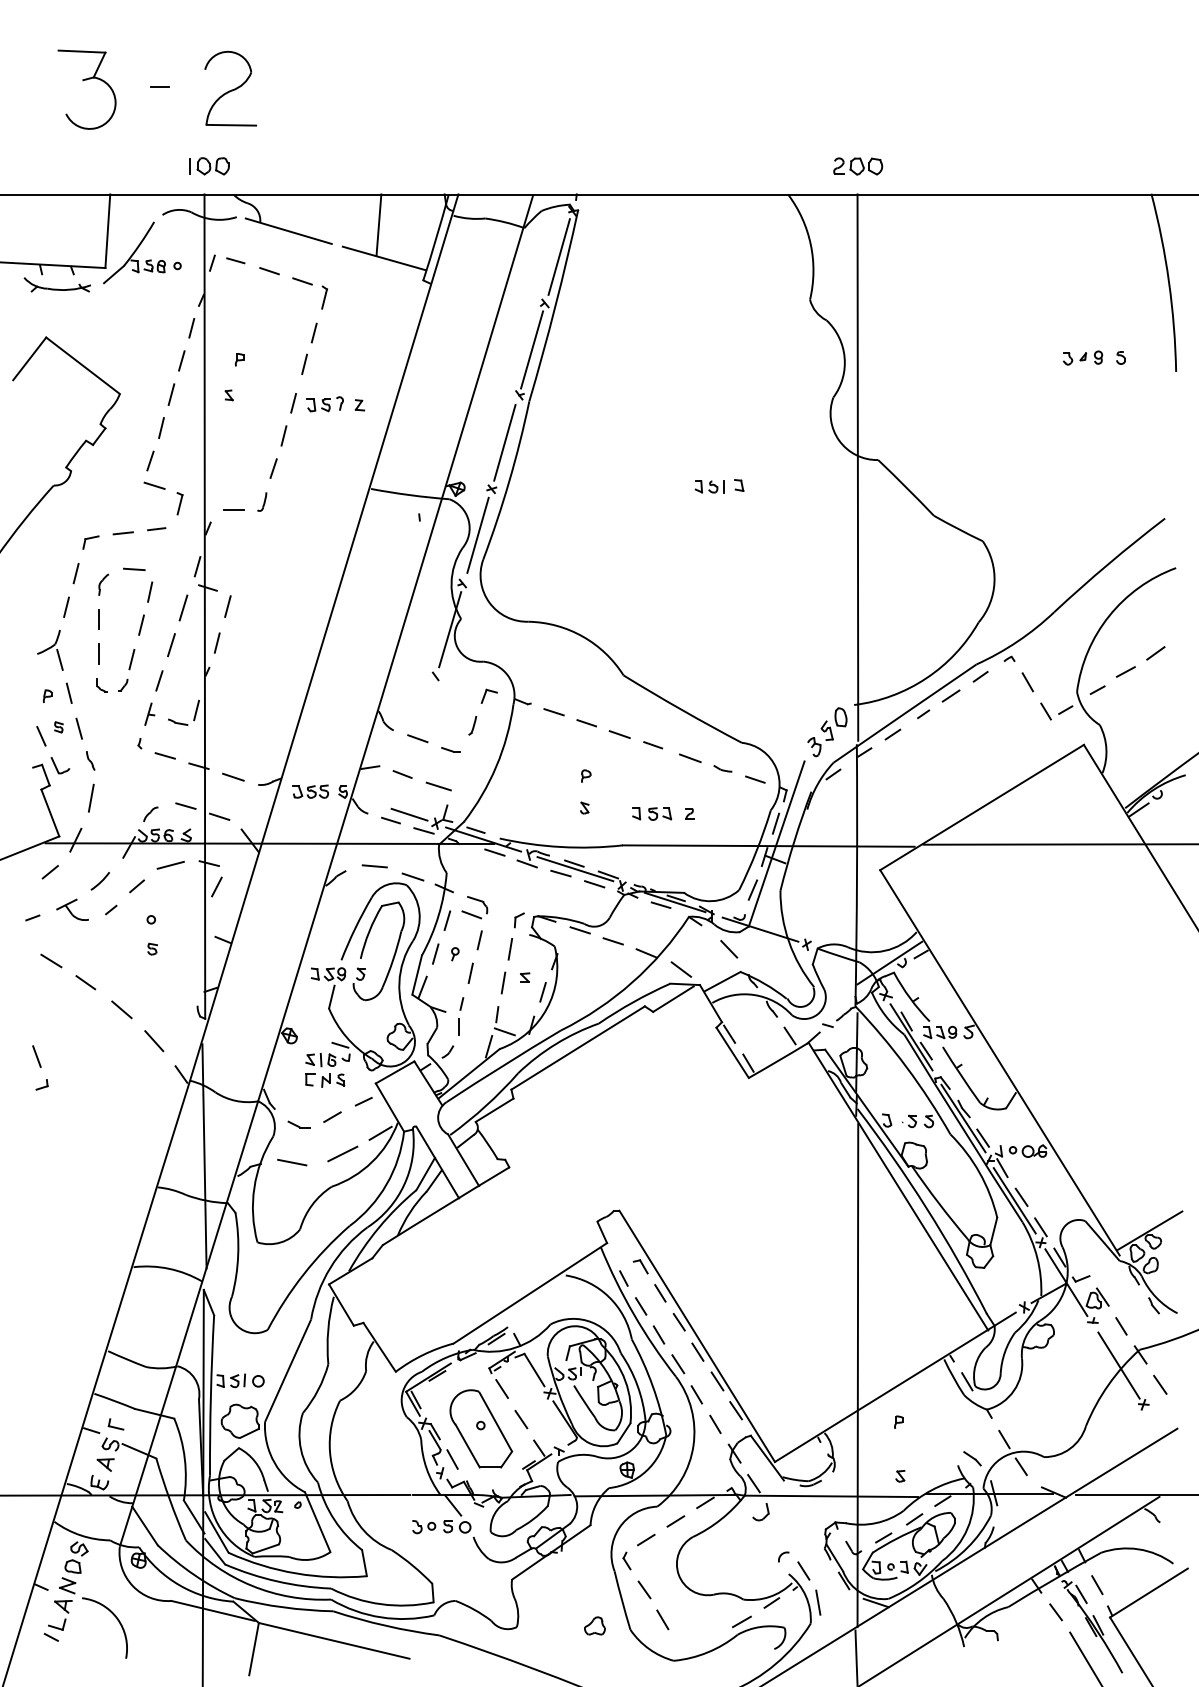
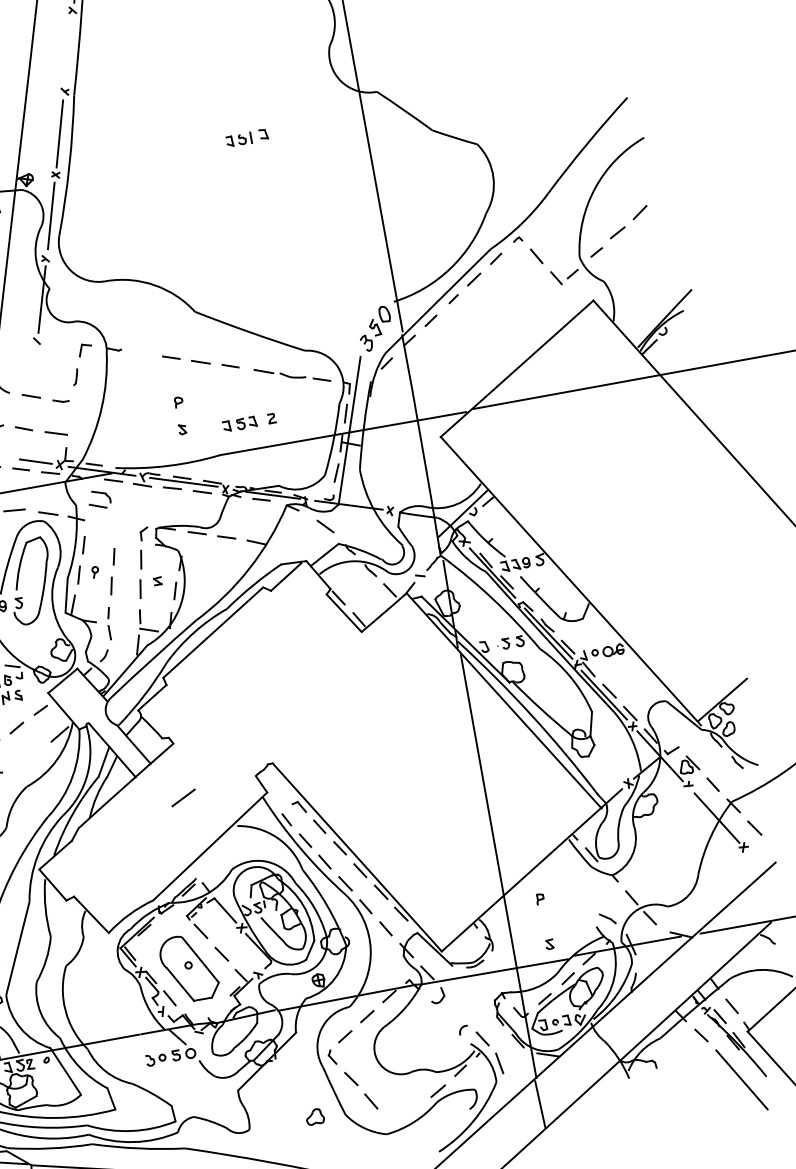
line: (532, 349) -> (68, 51), removed
line: (553, 712) -> (141, 353), removed
part: (722, 768) -> (292, 375), size x1.6
part: (471, 913) -> (97, 505), moved
line: (681, 969) -> (288, 550), removed
line: (342, 1153) -> (183, 797), moved

